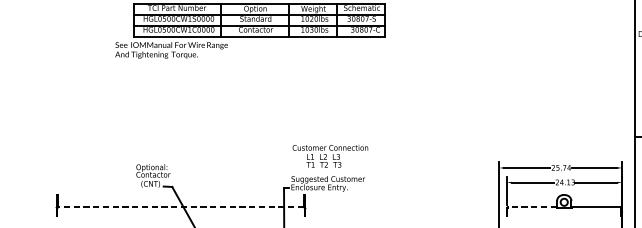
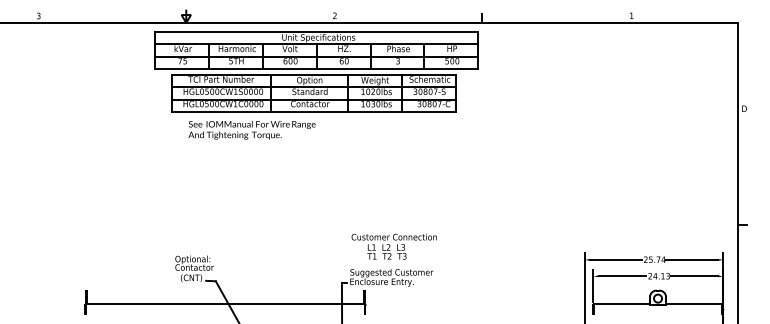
text: (171, 50) -> (251, 130), moved
line: (179, 207) -> (224, 304), dashed -> solid
line: (532, 207) -> (622, 304), dashed -> solid

